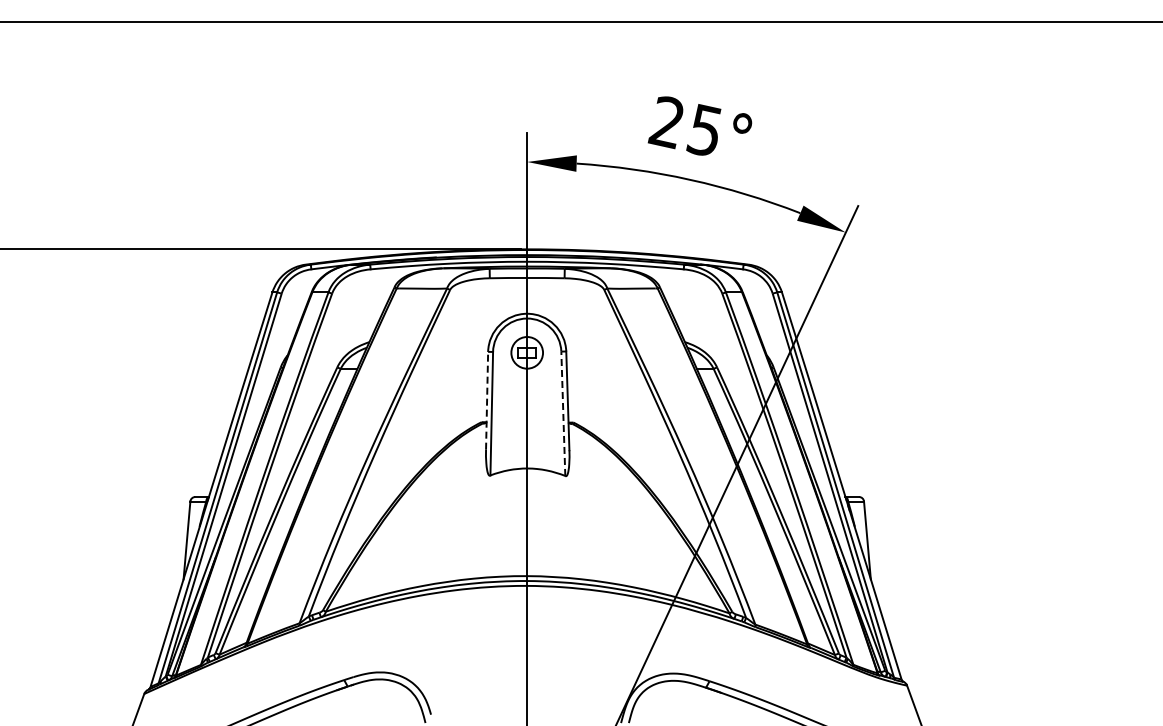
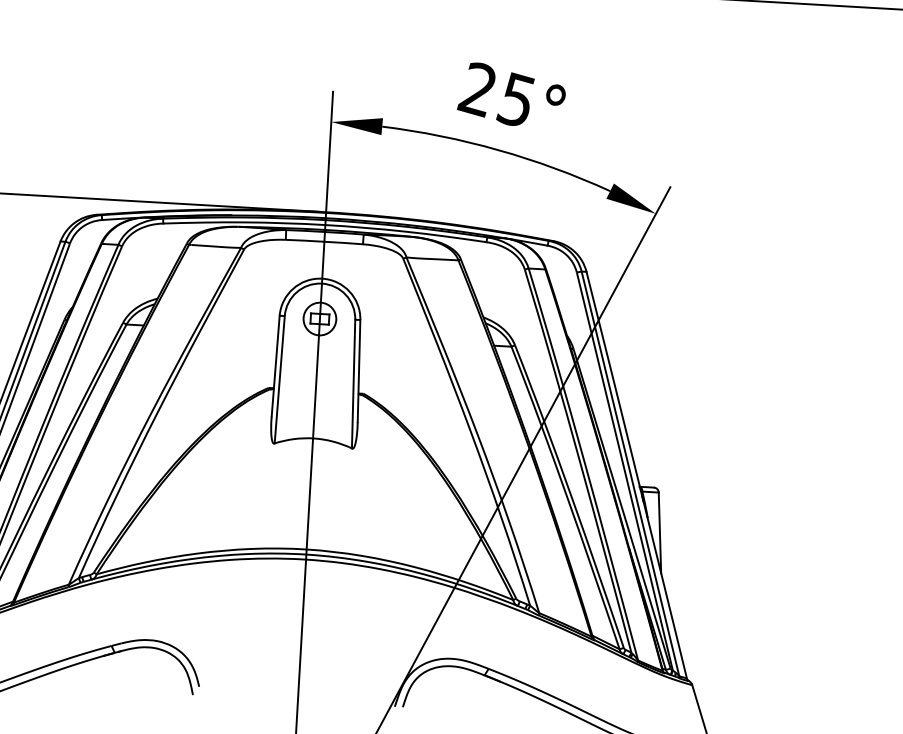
line: (487, 400) -> (276, 365), dashed -> solid
line: (563, 413) -> (353, 383), dashed -> solid

